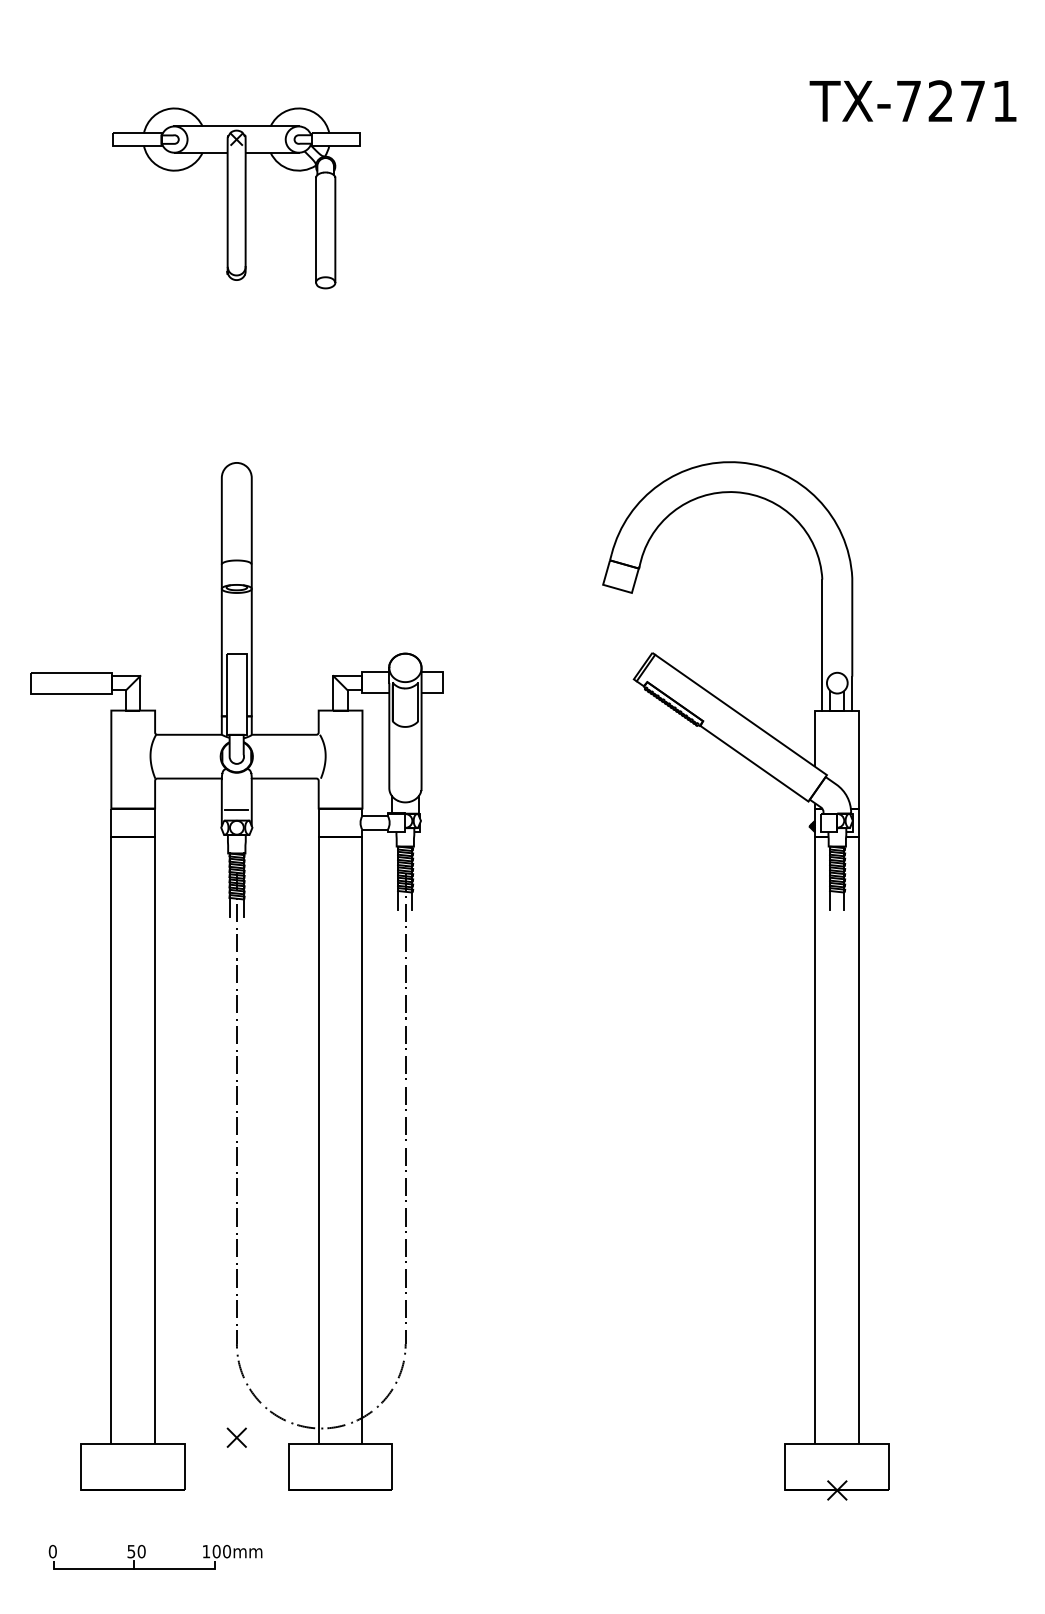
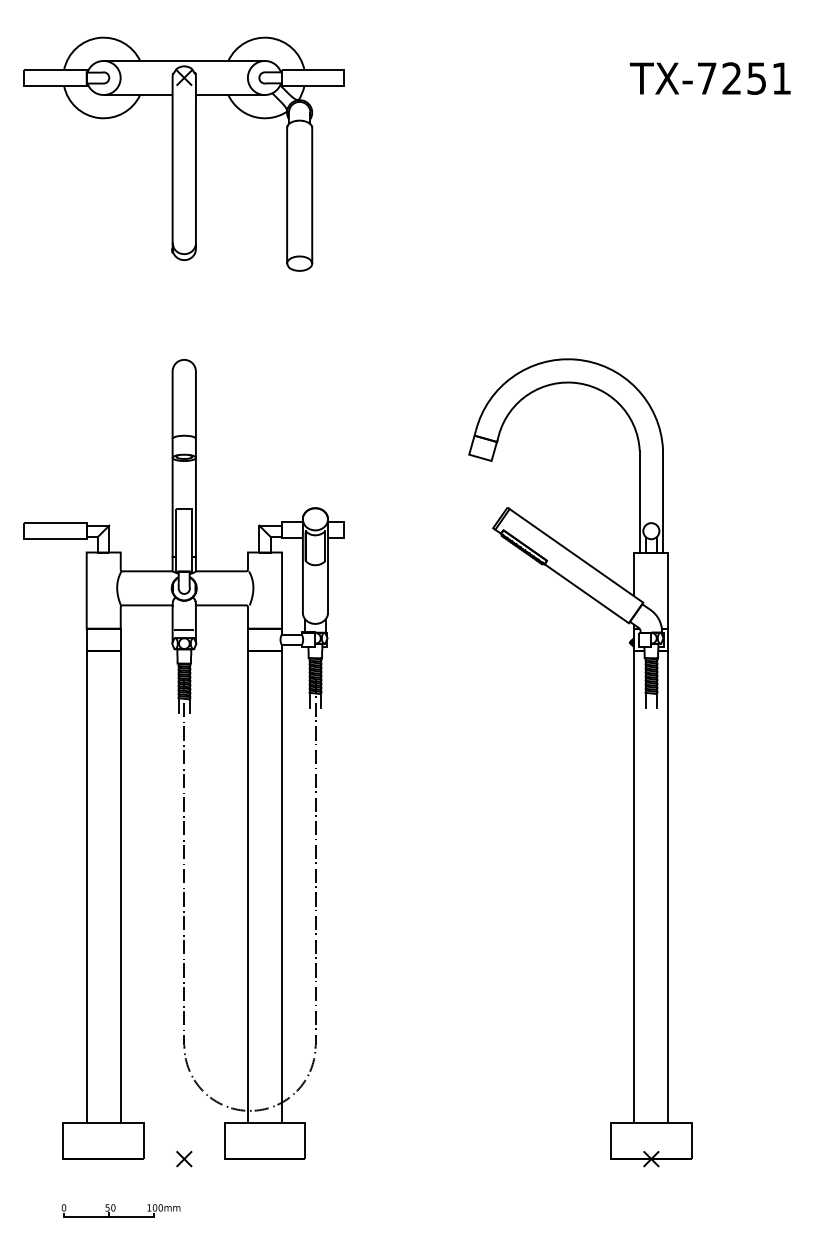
text: (972, 101) -> (756, 78), TX-7271 -> TX-7251
part: (235, 197) -> (183, 153), size x1.67
part: (237, 1438) -> (184, 1159), moved
part: (154, 1556) -> (120, 1210), size x0.71

